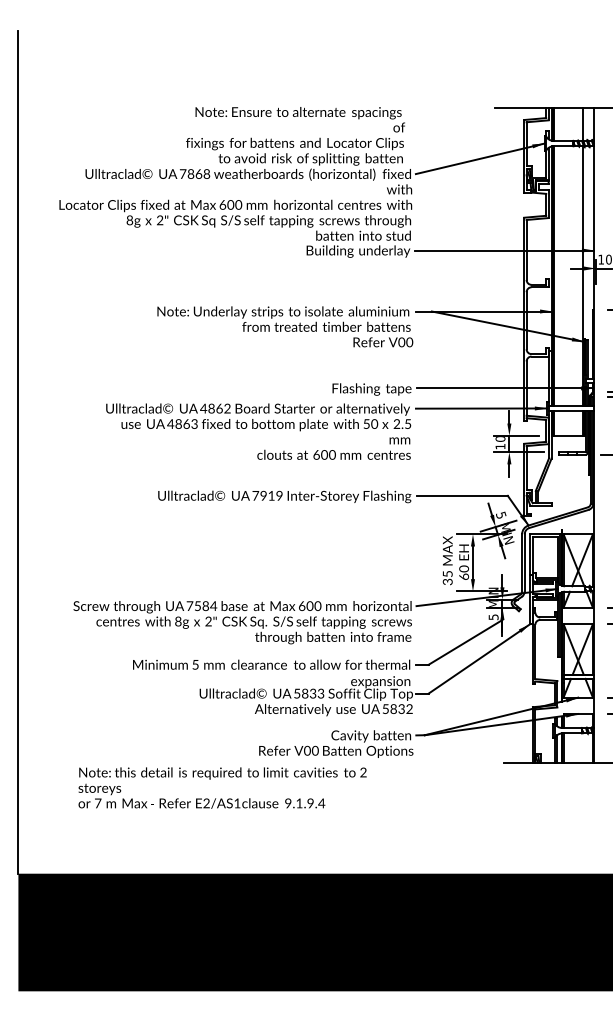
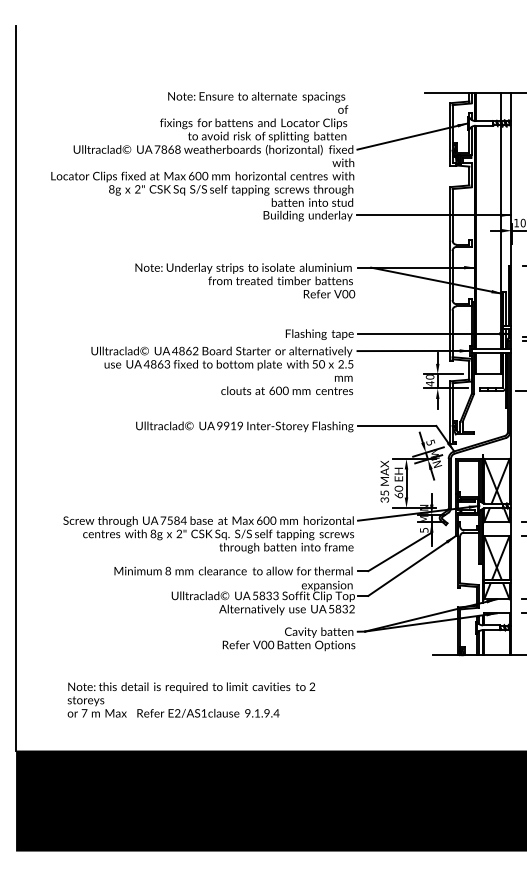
text: (500, 446) -> (430, 383), 10 -> 40
text: (255, 495) -> (219, 425), 7919 -> 9919
text: (195, 664) -> (168, 570), 5 -> 8
text: (222, 787) -> (191, 699), moved

